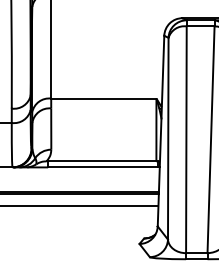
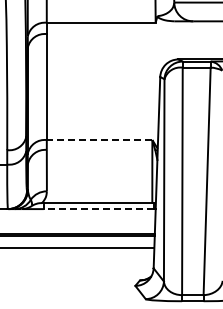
line: (103, 99) -> (99, 140), solid -> dashed
line: (102, 167) -> (98, 209), solid -> dashed

